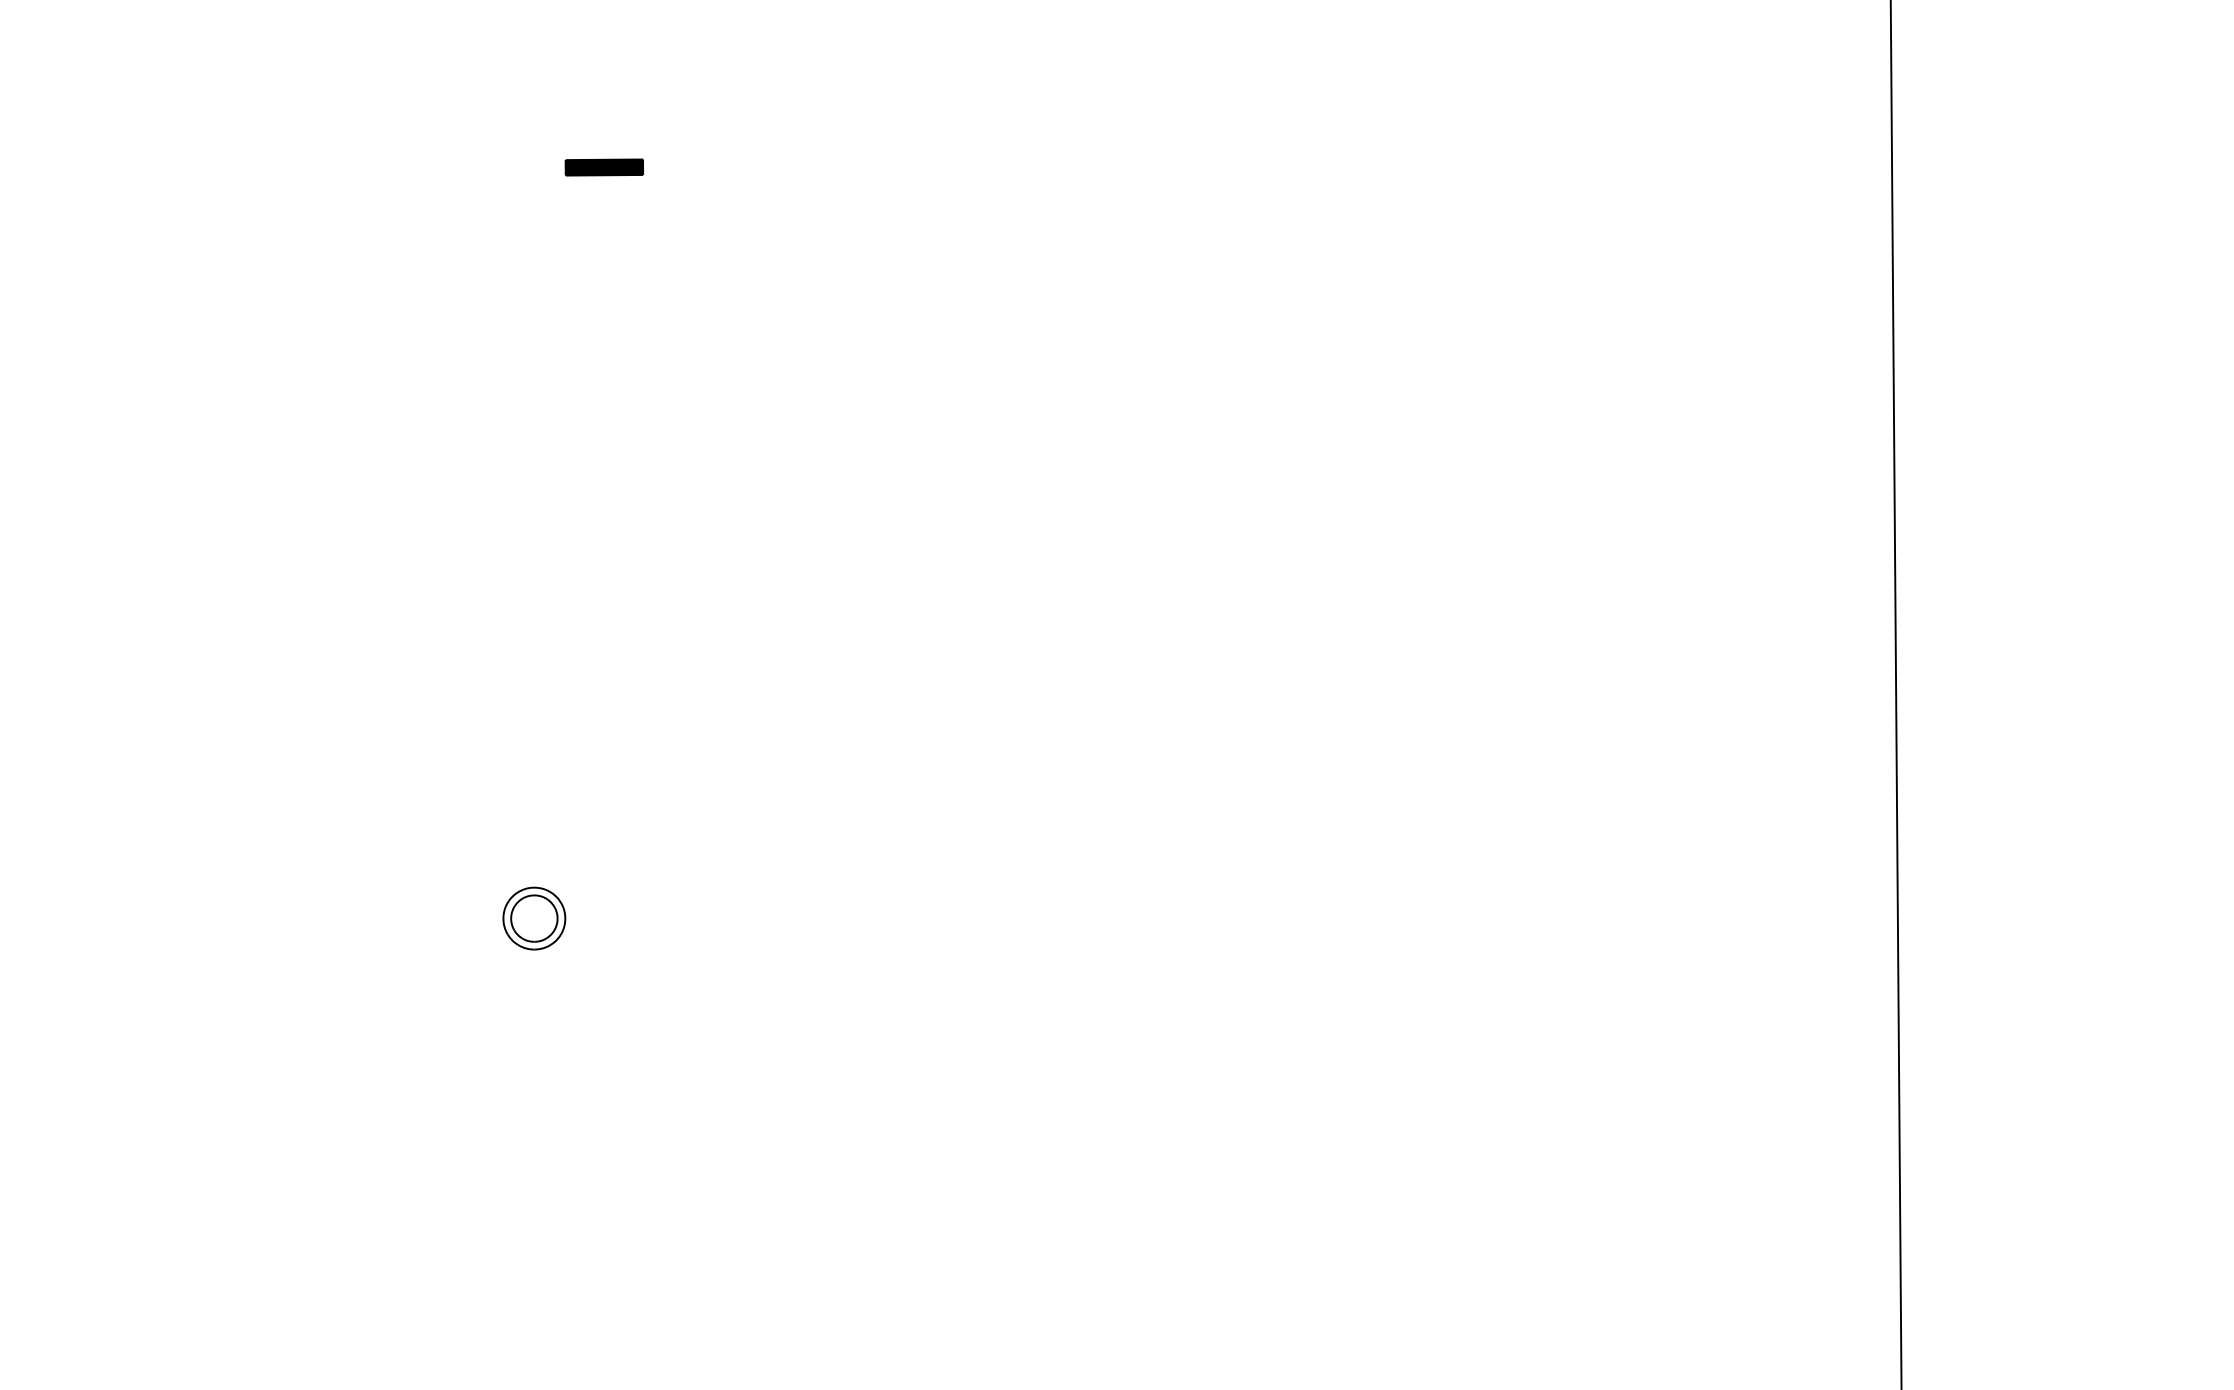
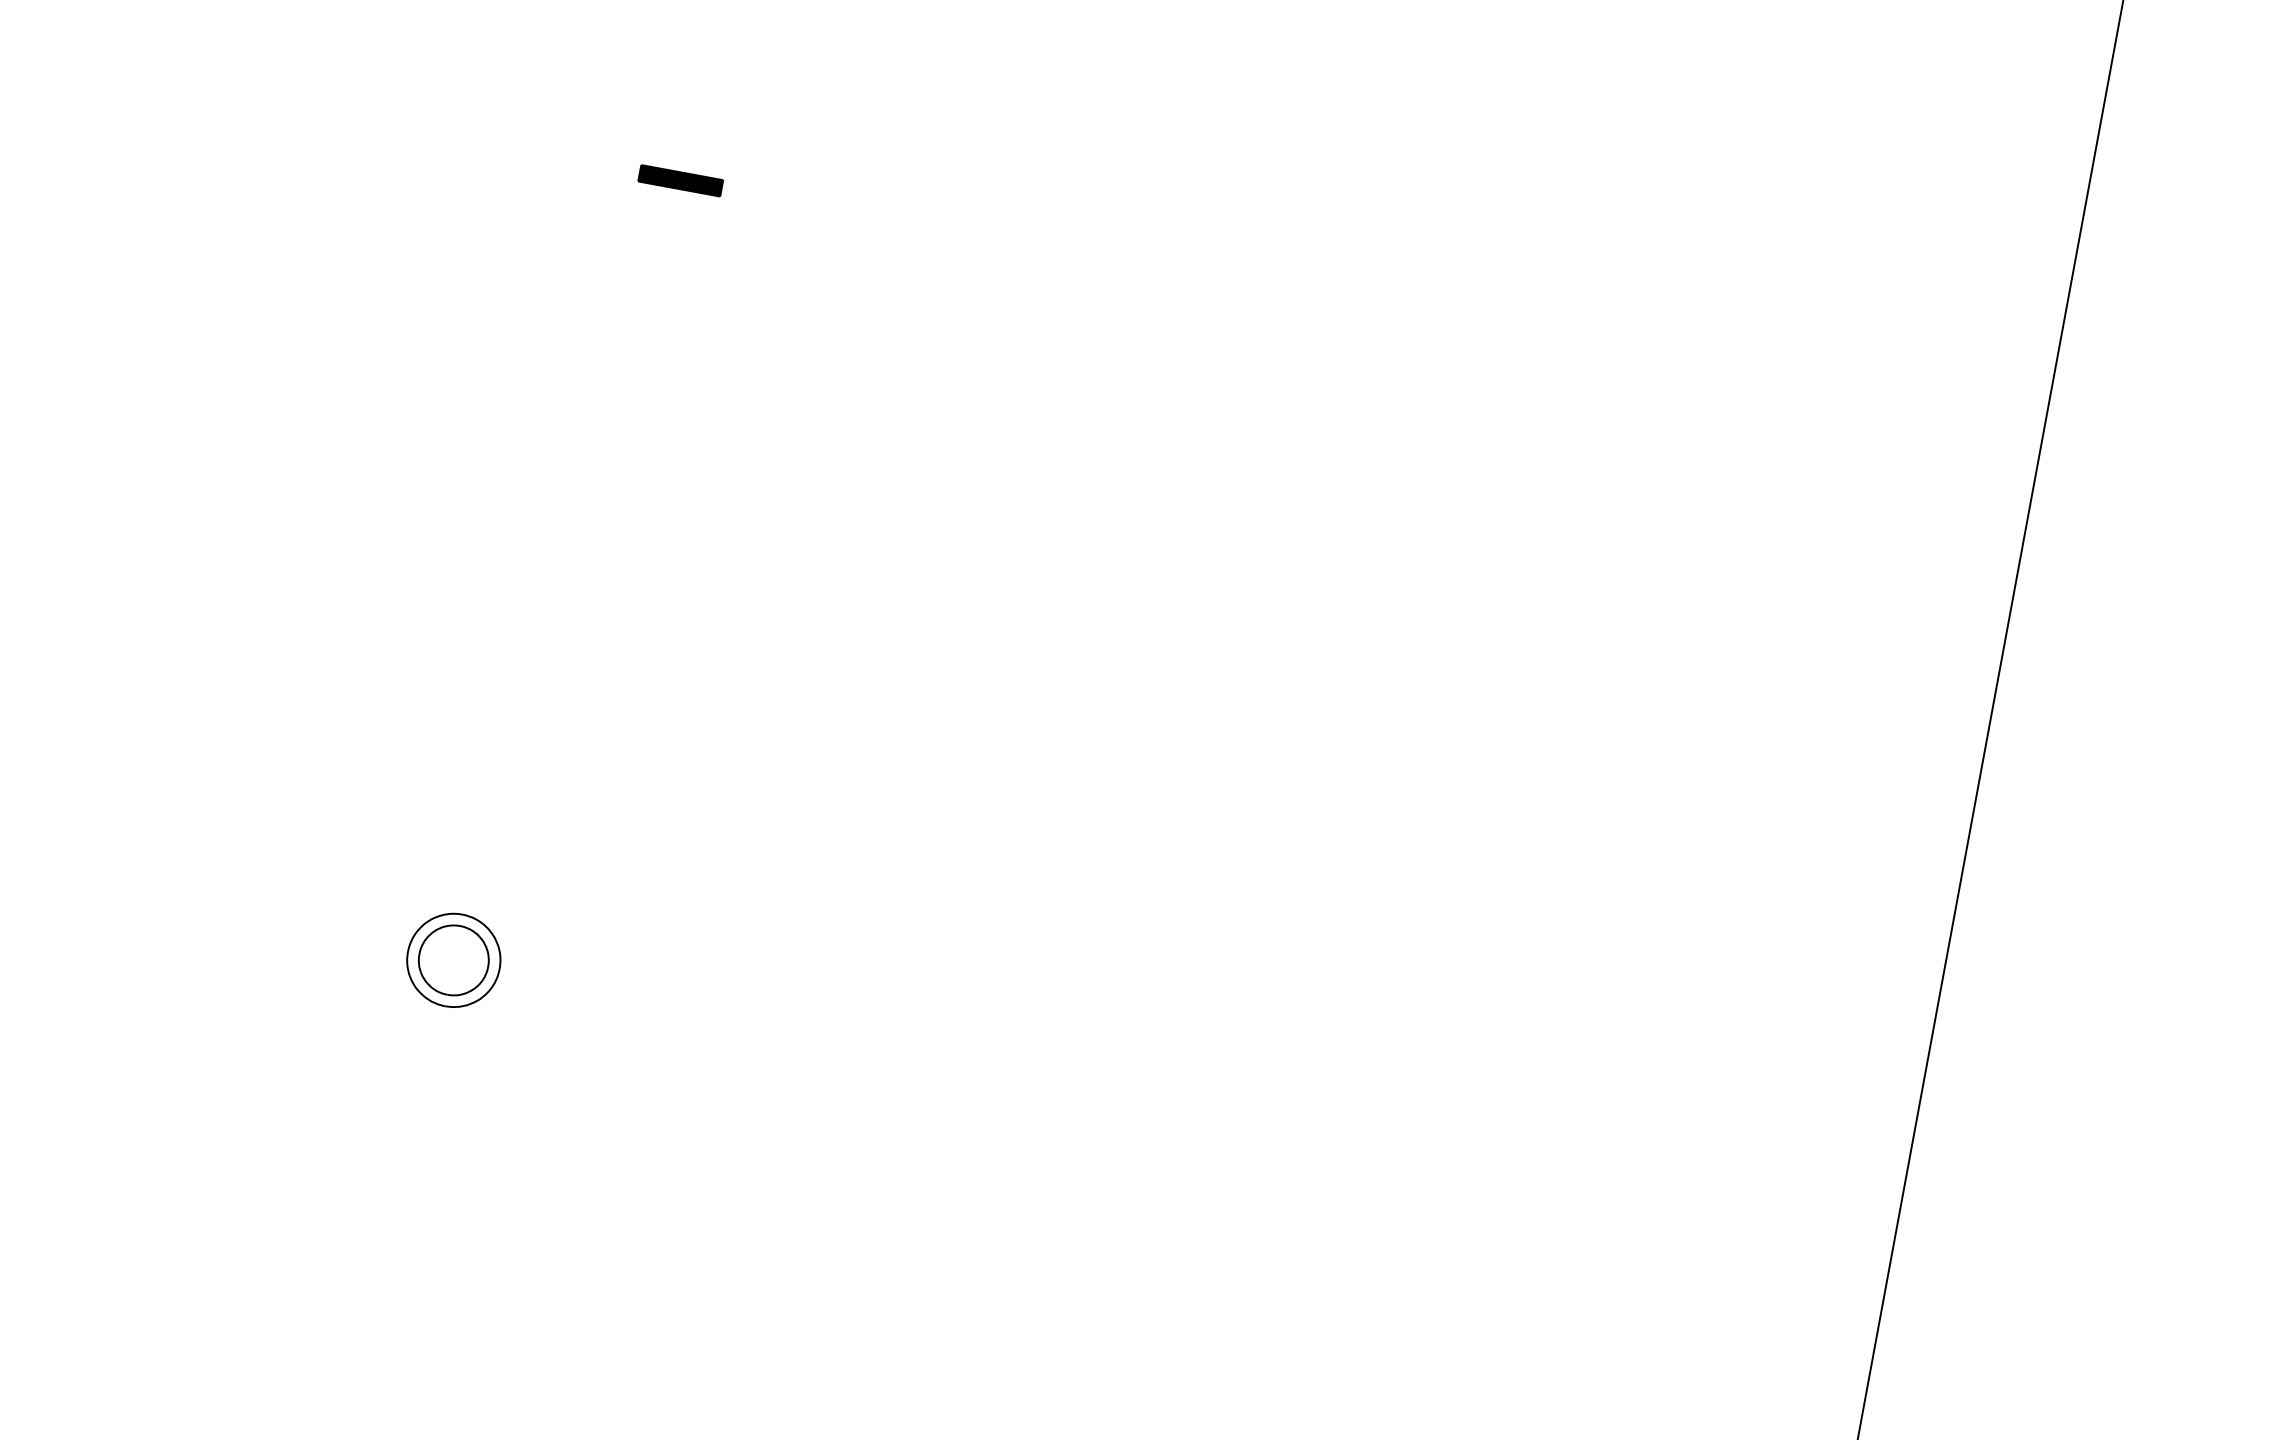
part: (534, 918) -> (454, 960), size x1.4

